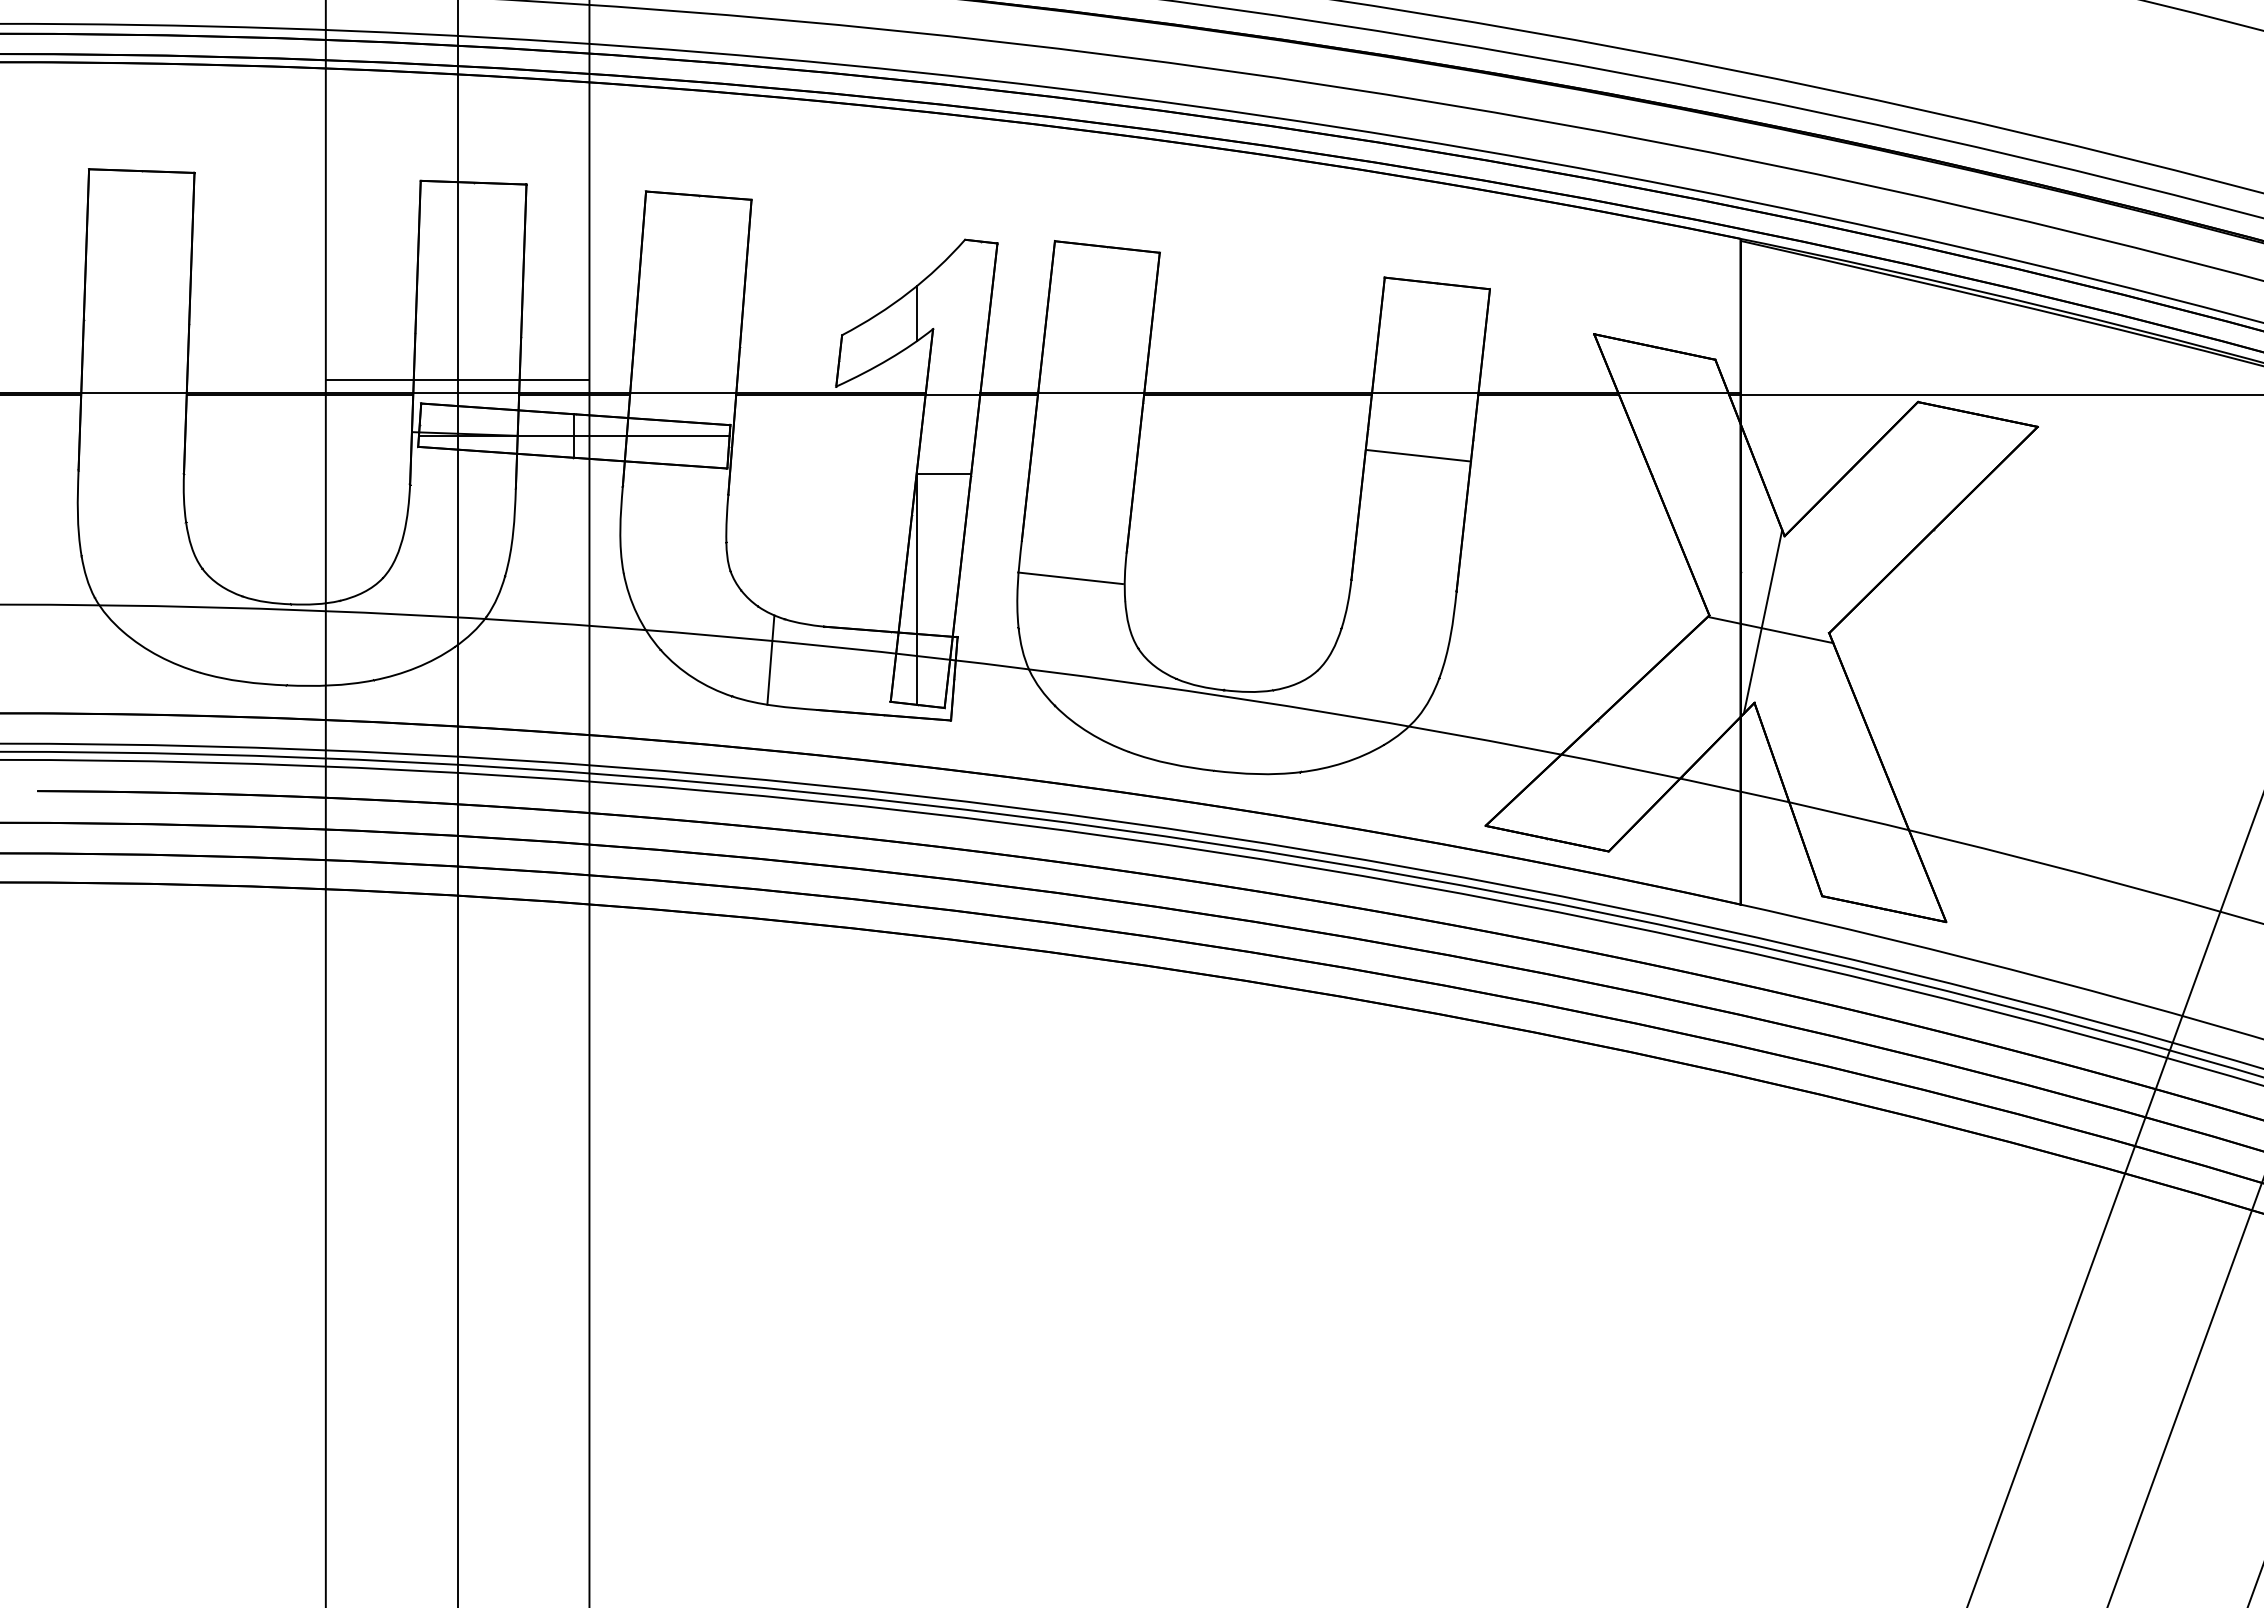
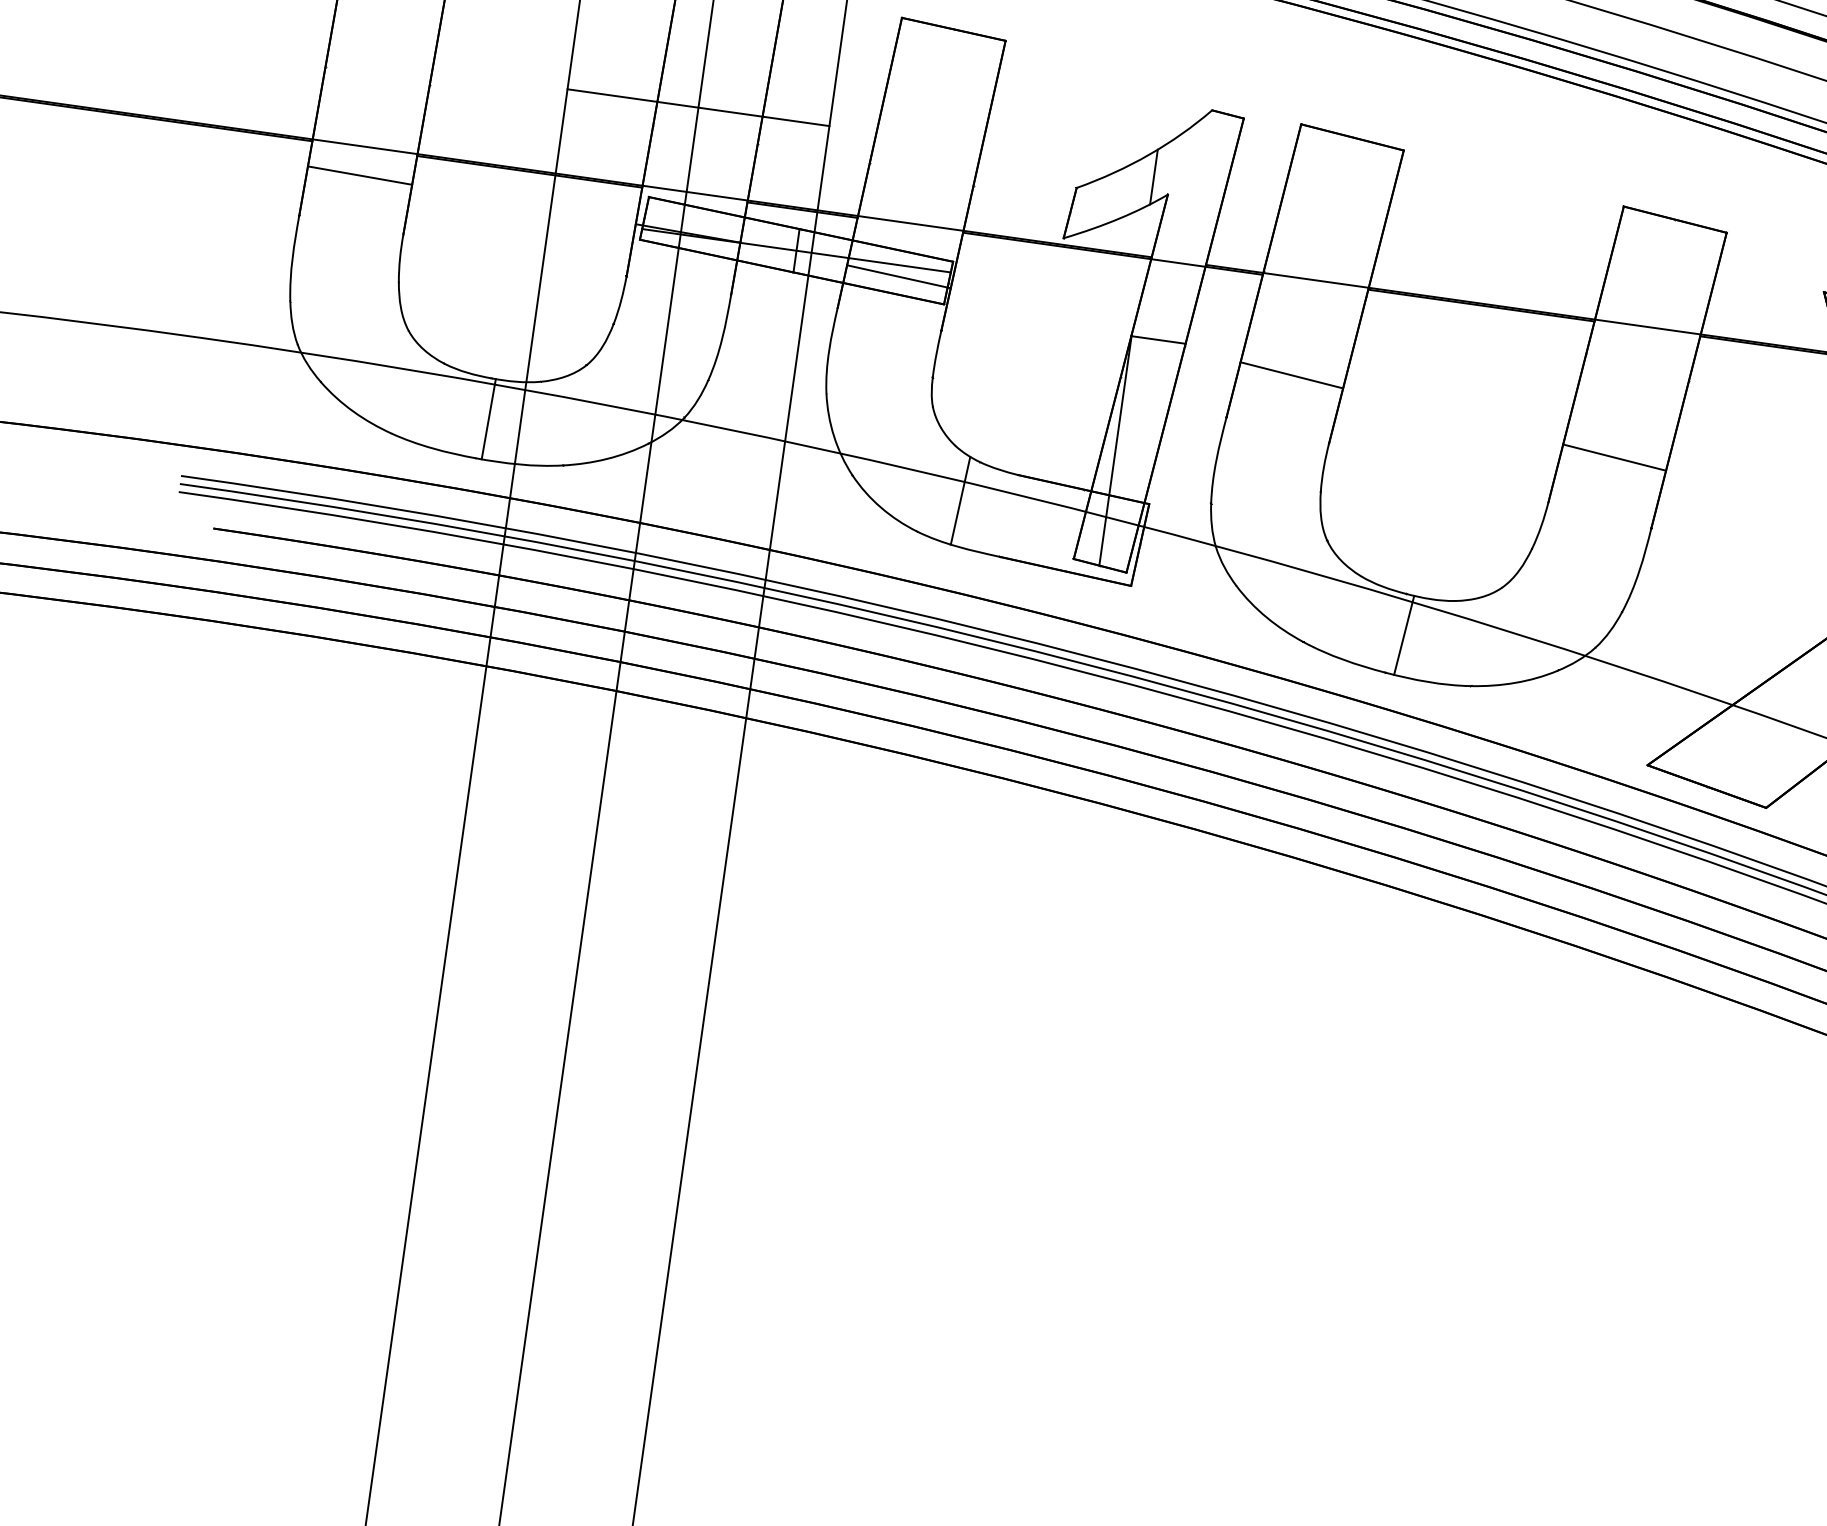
line: (457, 380) -> (698, 107), moved
line: (132, 422) -> (359, 175), added
line: (678, 447) -> (898, 276), added
line: (1418, 455) -> (1614, 457), moved
line: (1070, 578) -> (1291, 375), moved
line: (293, 644) -> (488, 418), added
line: (1226, 731) -> (1403, 635), added

